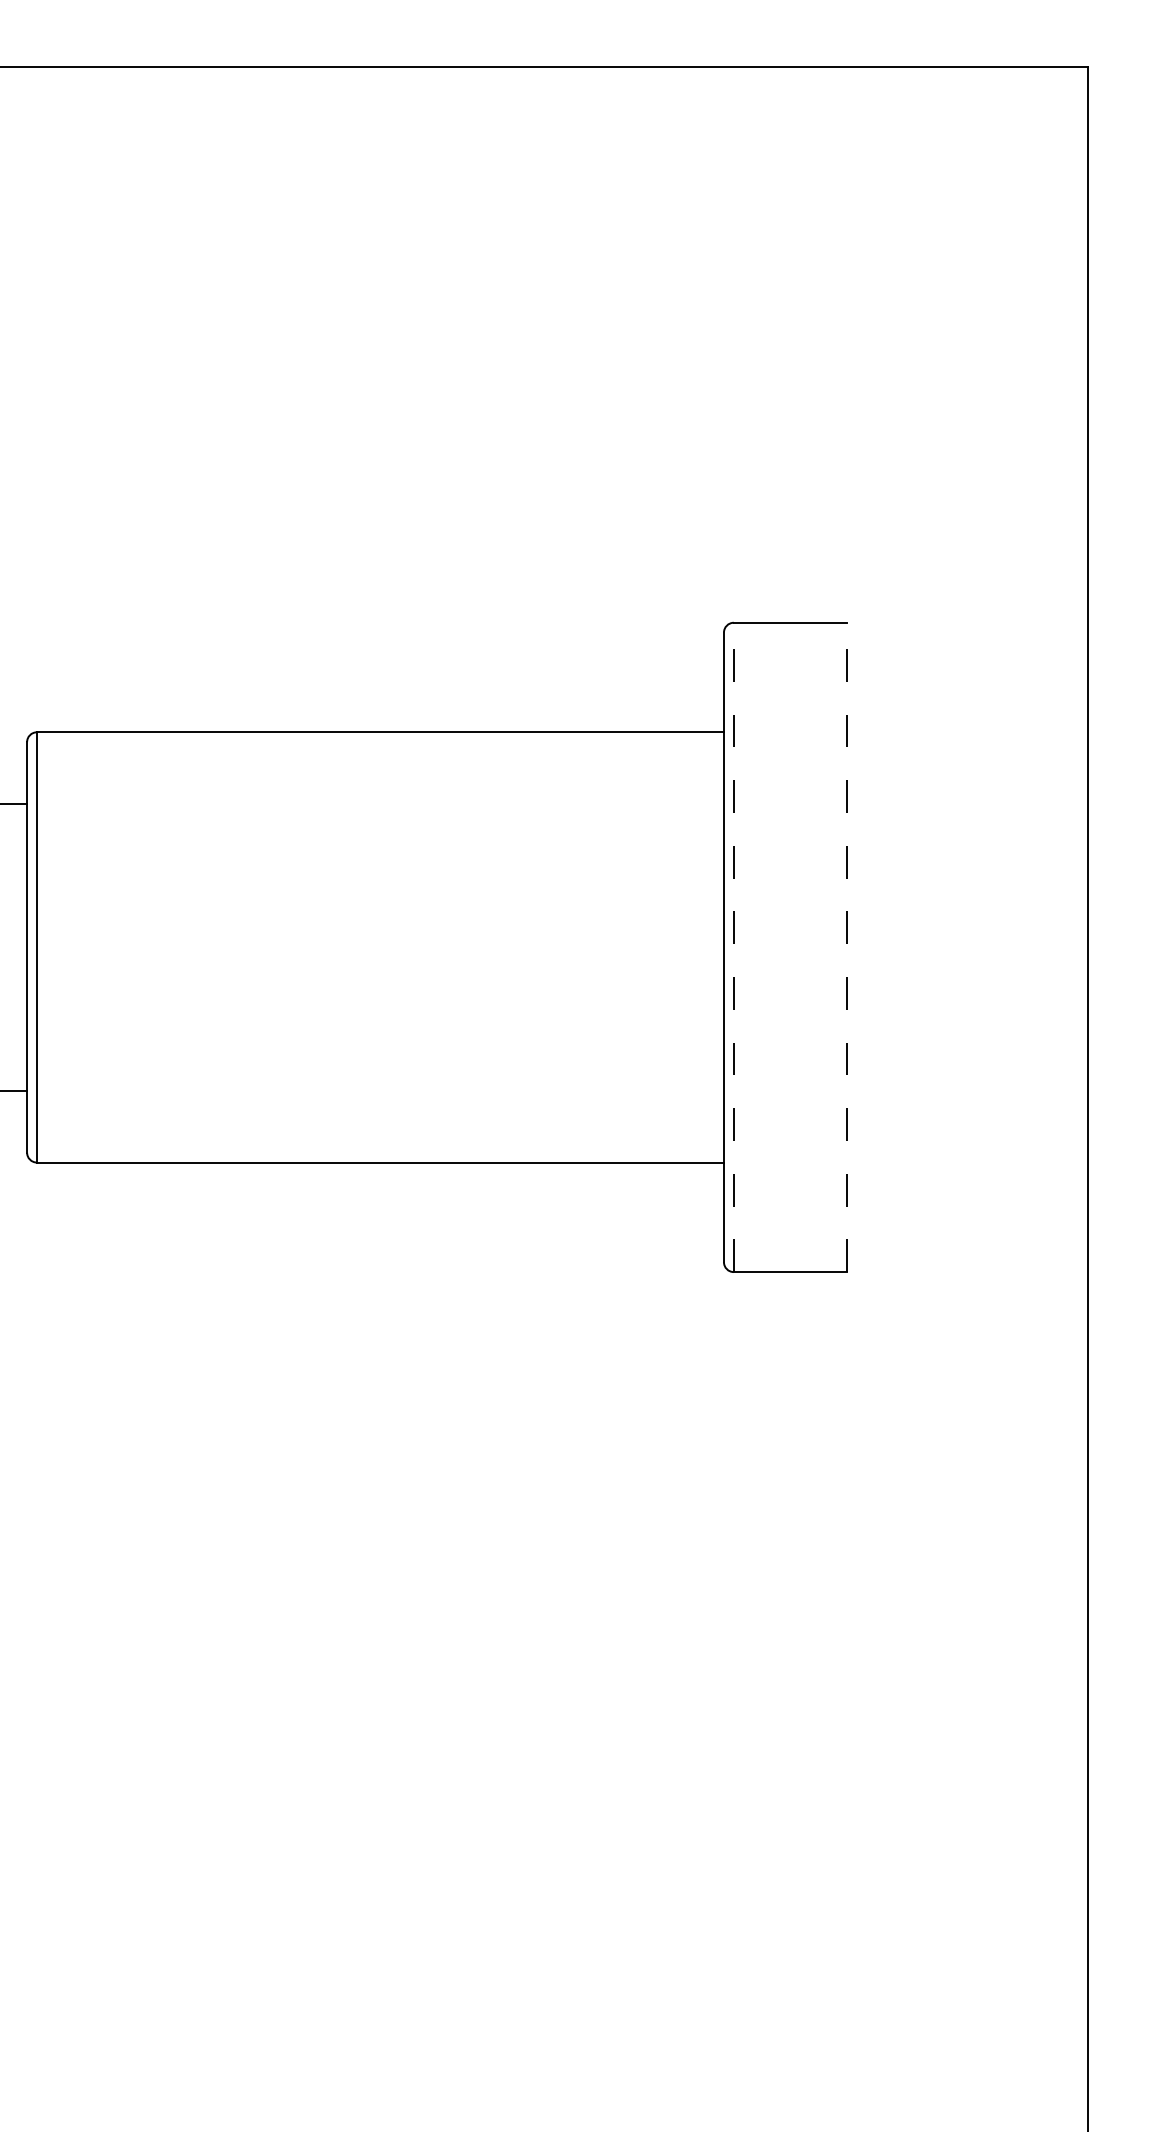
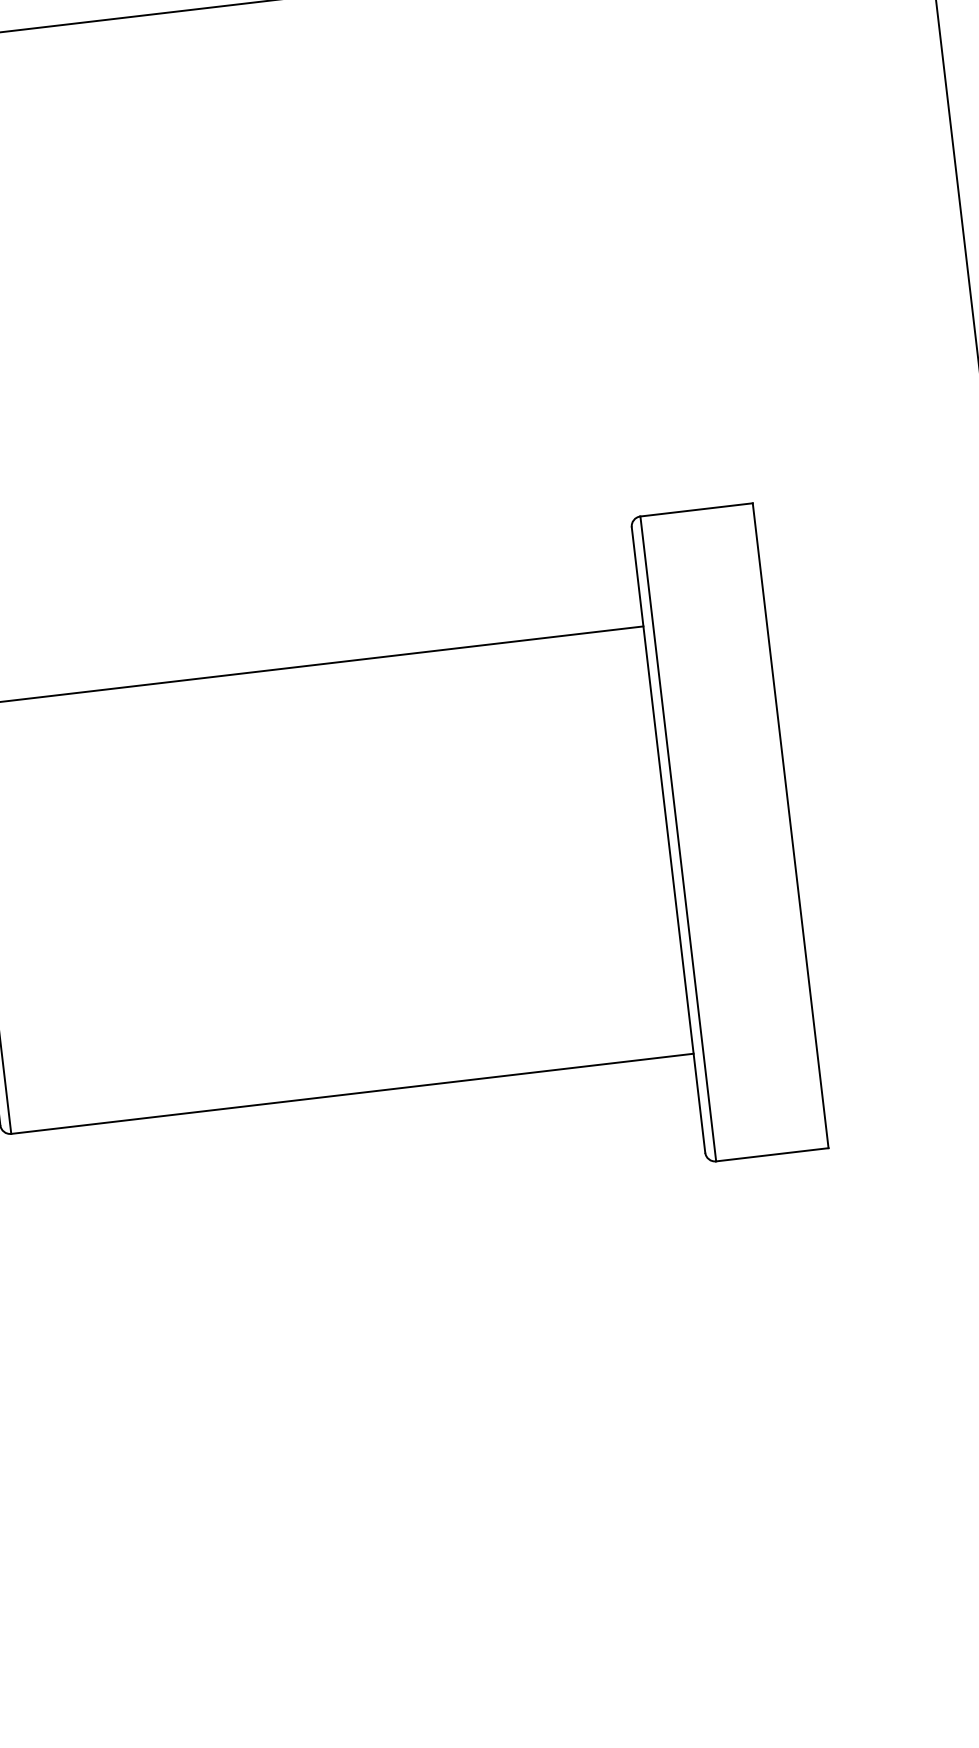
line: (733, 947) -> (677, 839), dashed -> solid
line: (846, 947) -> (790, 825), dashed -> solid

